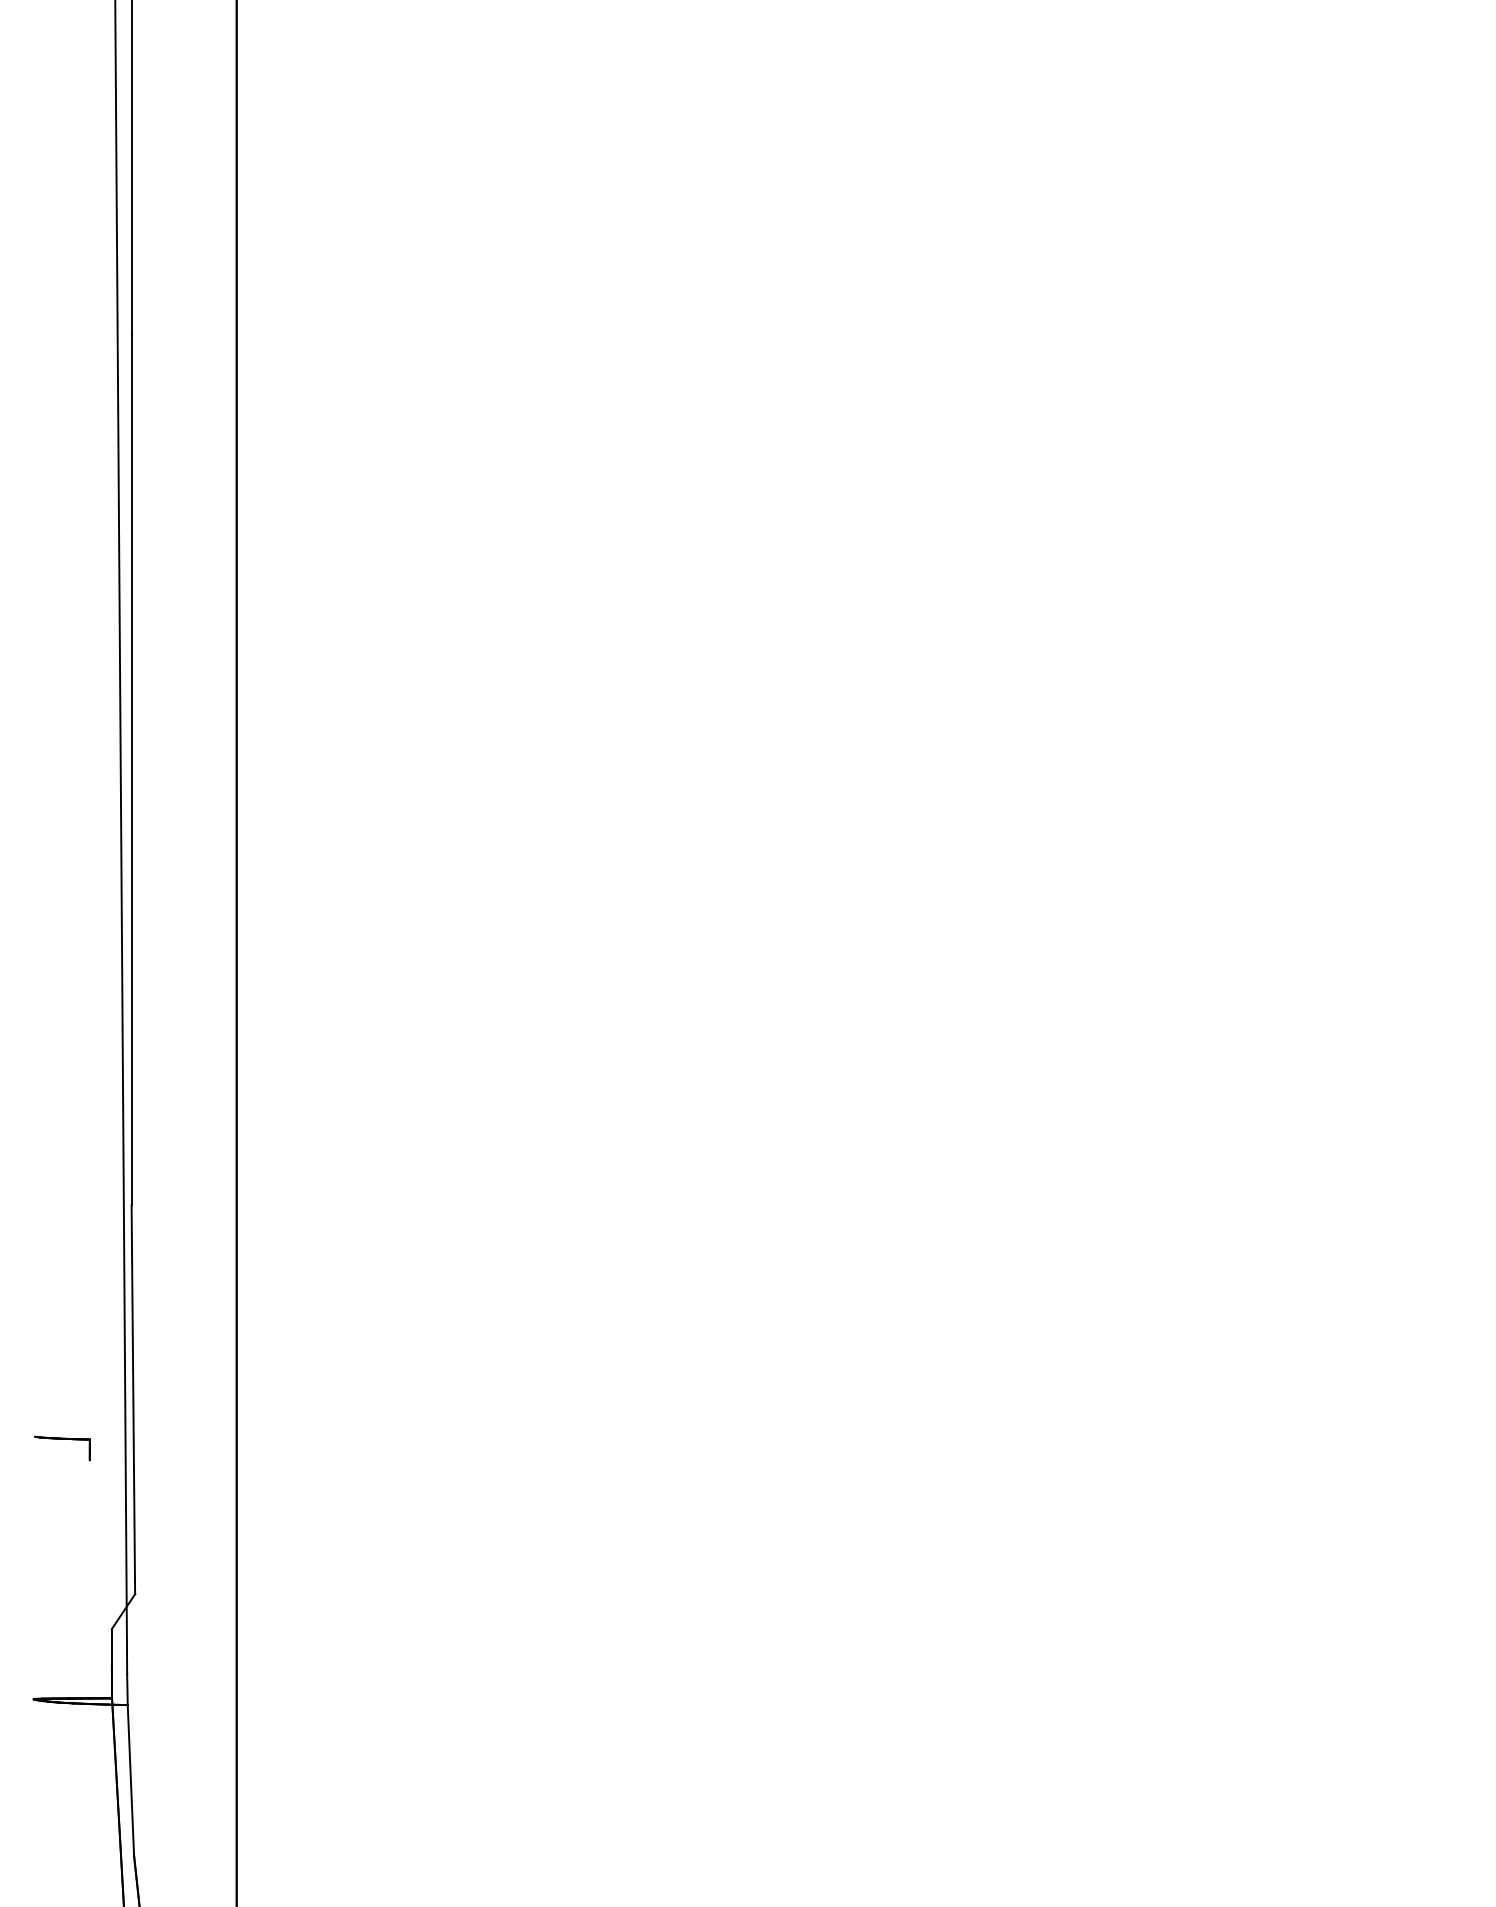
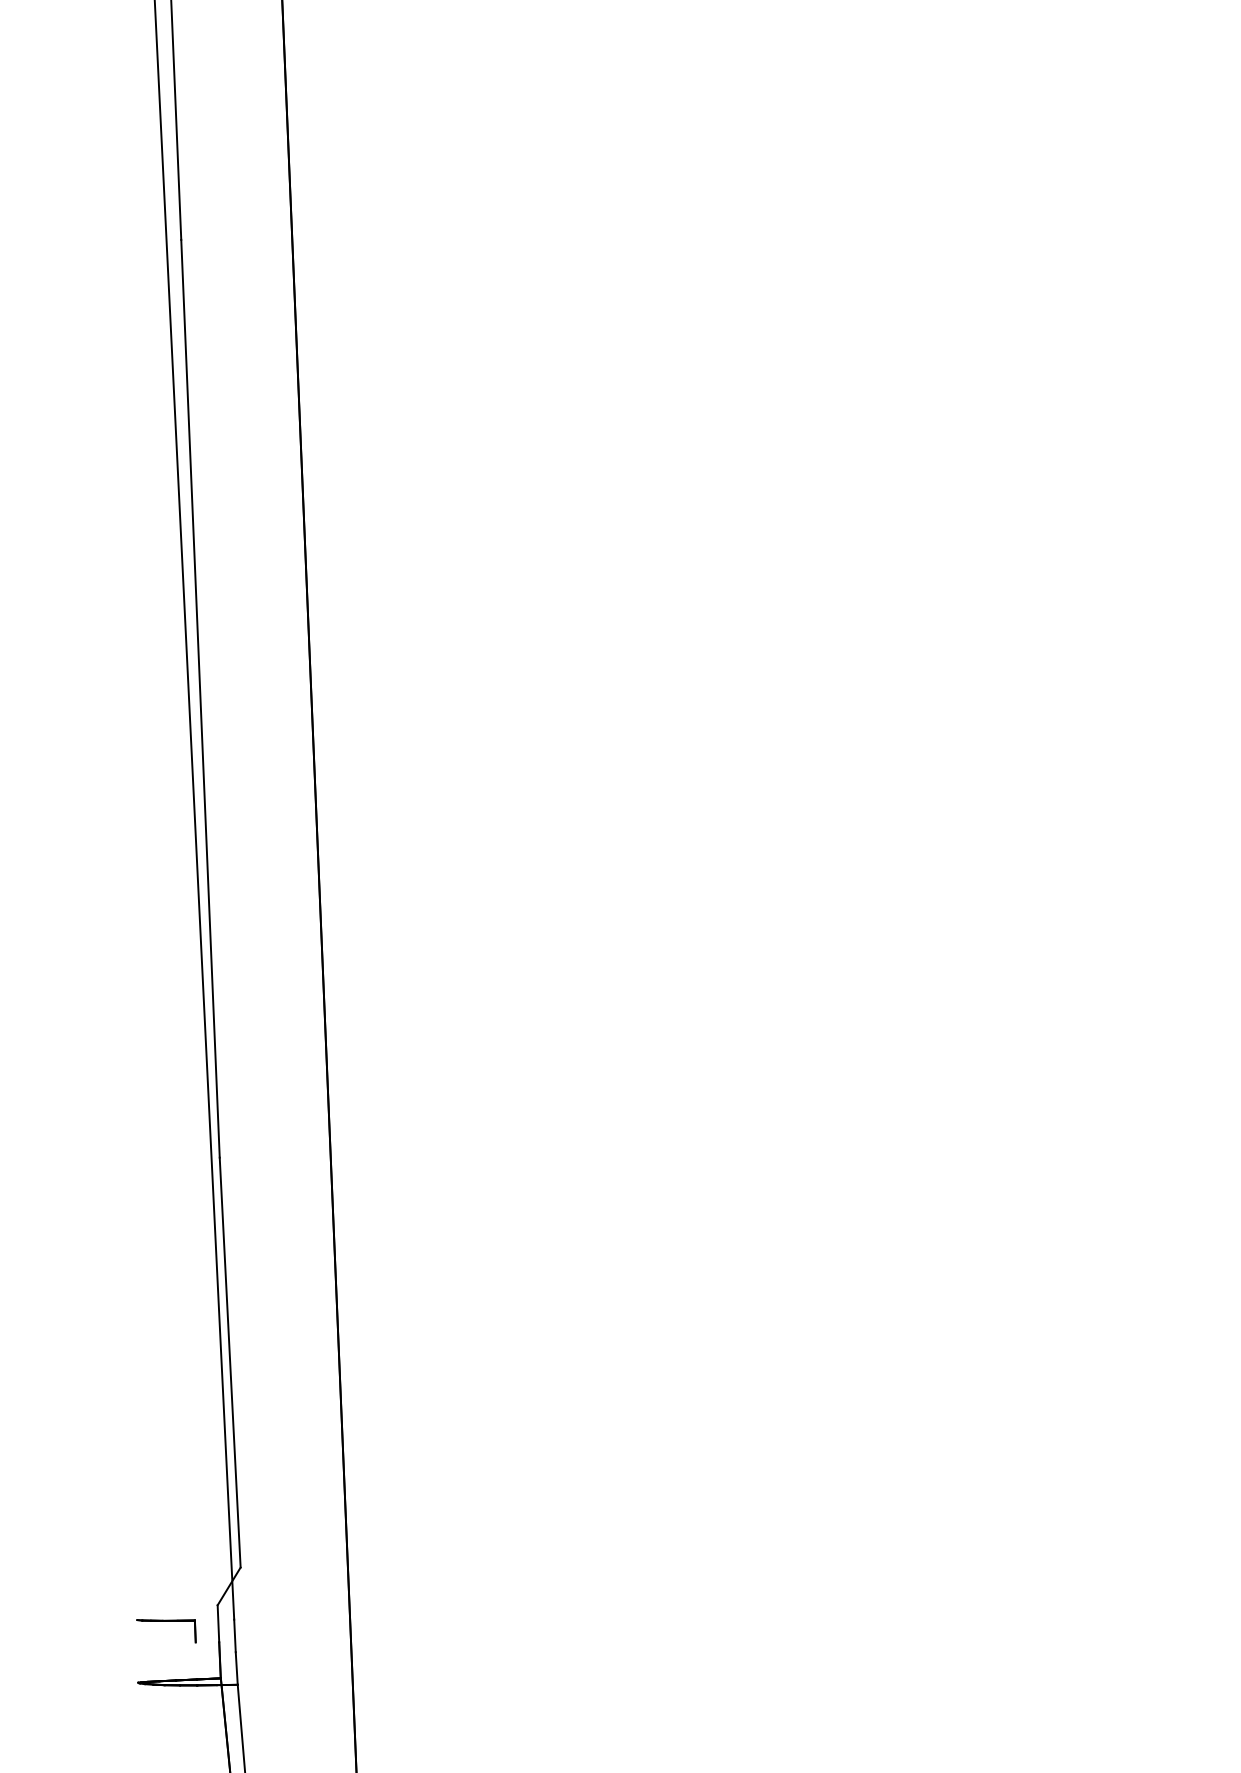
part: (62, 1439) -> (166, 1621), moved

